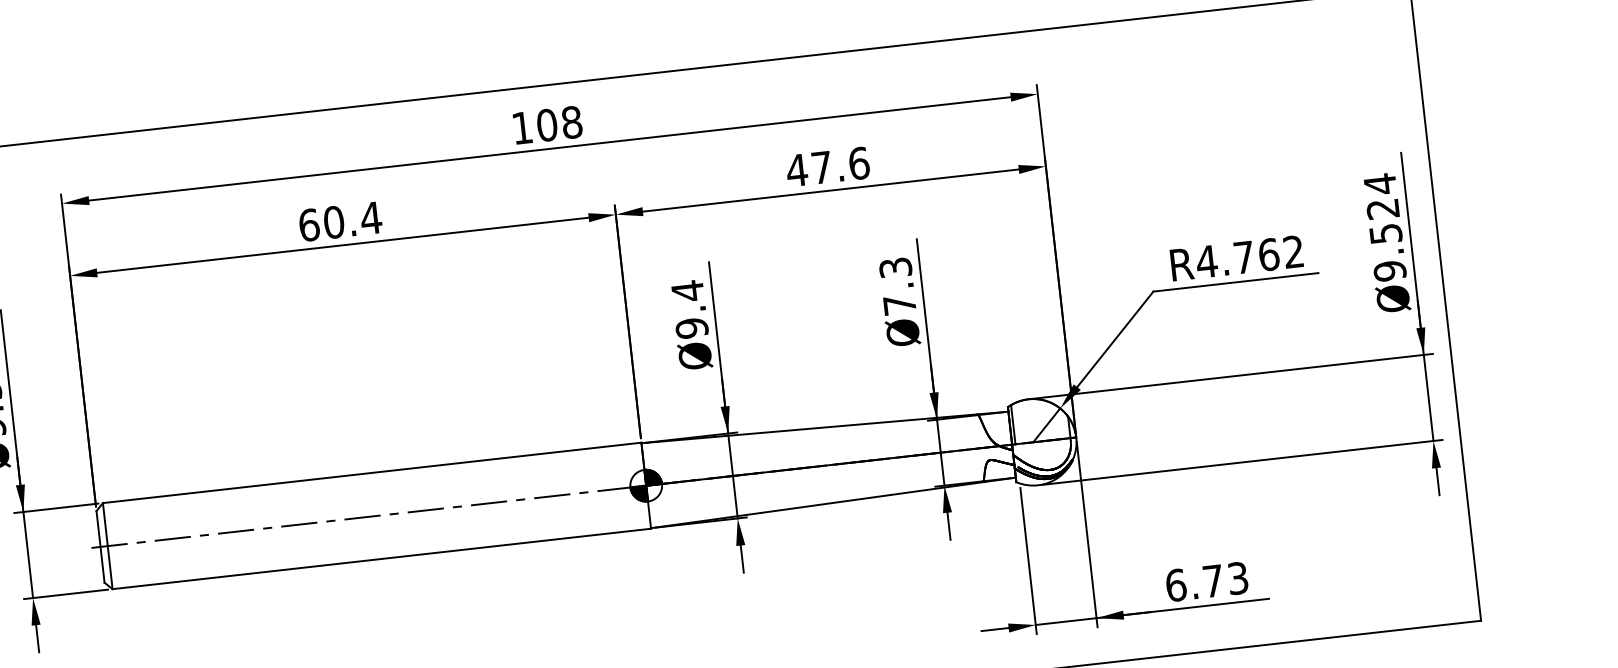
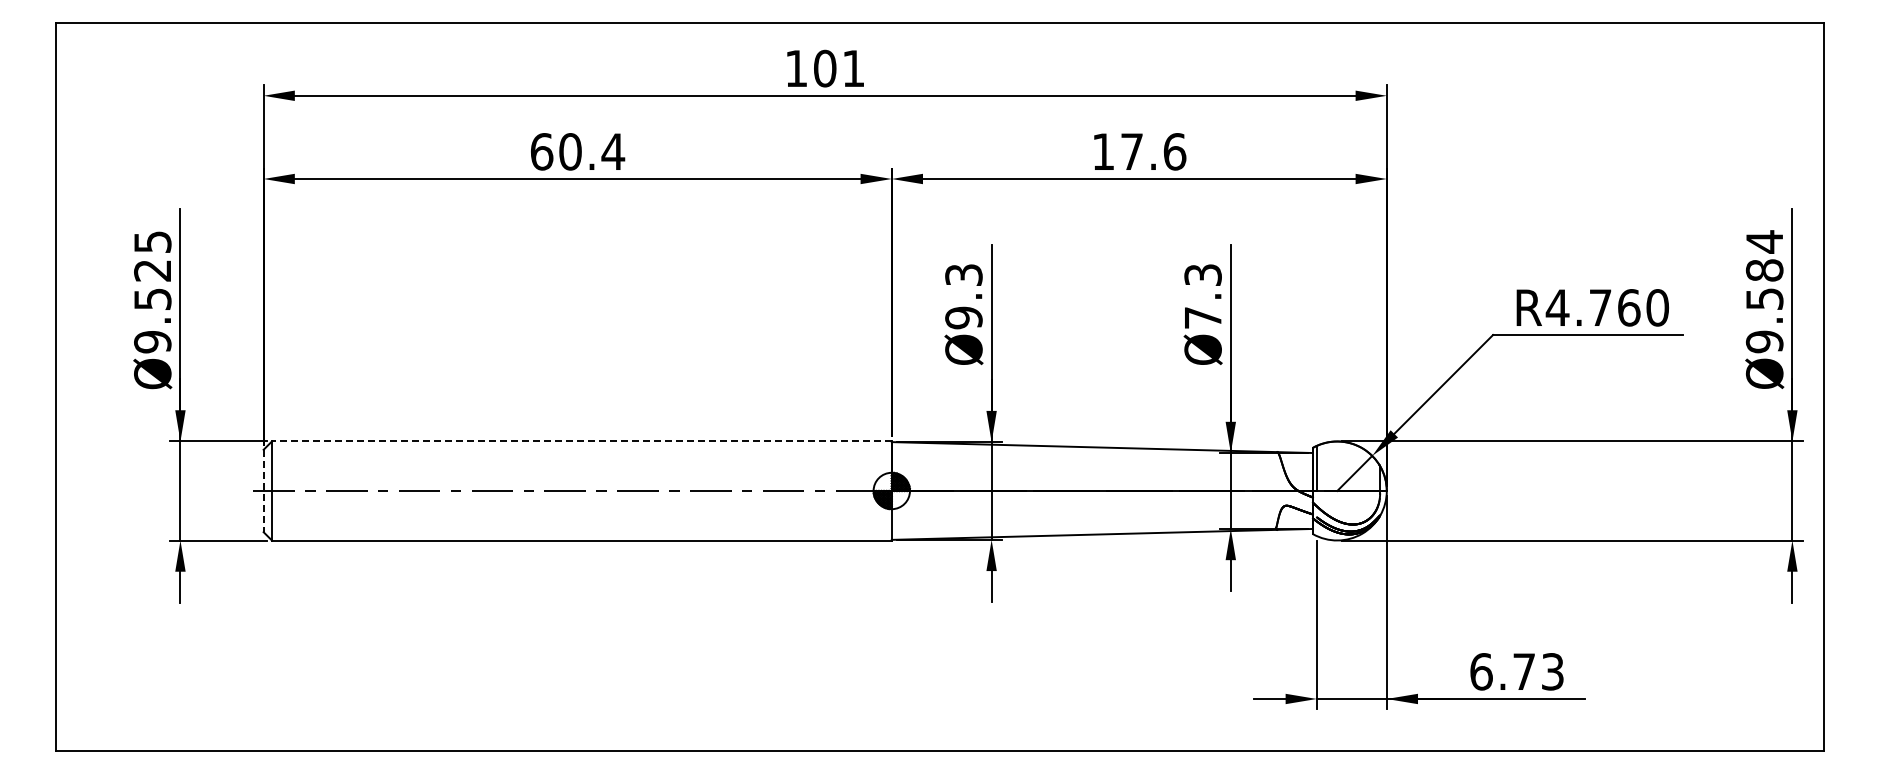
text: (571, 122) -> (853, 68), 108 -> 101
text: (797, 170) -> (1103, 151), 47.6 -> 17.6
text: (1382, 209) -> (1764, 270), Ø9.524 -> Ø9.584
text: (1293, 251) -> (1657, 307), R4.762 -> R4.760
text: (687, 291) -> (963, 275), Ø9.4 -> Ø9.3
line: (371, 472) -> (581, 441), solid -> dashed
line: (100, 547) -> (263, 491), solid -> dashed

